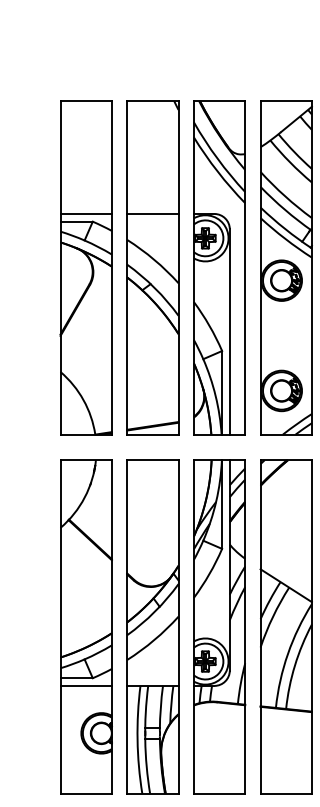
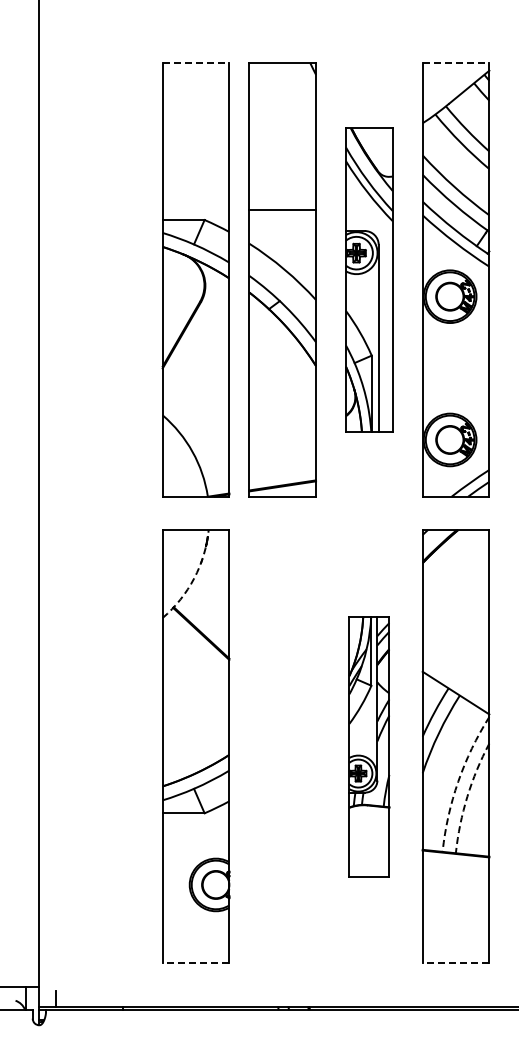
line: (86, 101) -> (196, 63), solid -> dashed
line: (286, 101) -> (456, 63), solid -> dashed
line: (85, 214) -> (195, 210), removed
part: (219, 267) -> (369, 279), size x0.7
arc: (85, 497) -> (194, 578), solid -> dashed
part: (152, 626) -> (282, 746), removed
part: (219, 626) -> (369, 746), size x0.6
arc: (288, 653) -> (458, 781), solid -> dashed
arc: (295, 665) -> (467, 796), solid -> dashed
line: (85, 686) -> (195, 823), removed
line: (85, 793) -> (195, 963), solid -> dashed
line: (285, 793) -> (455, 963), solid -> dashed

